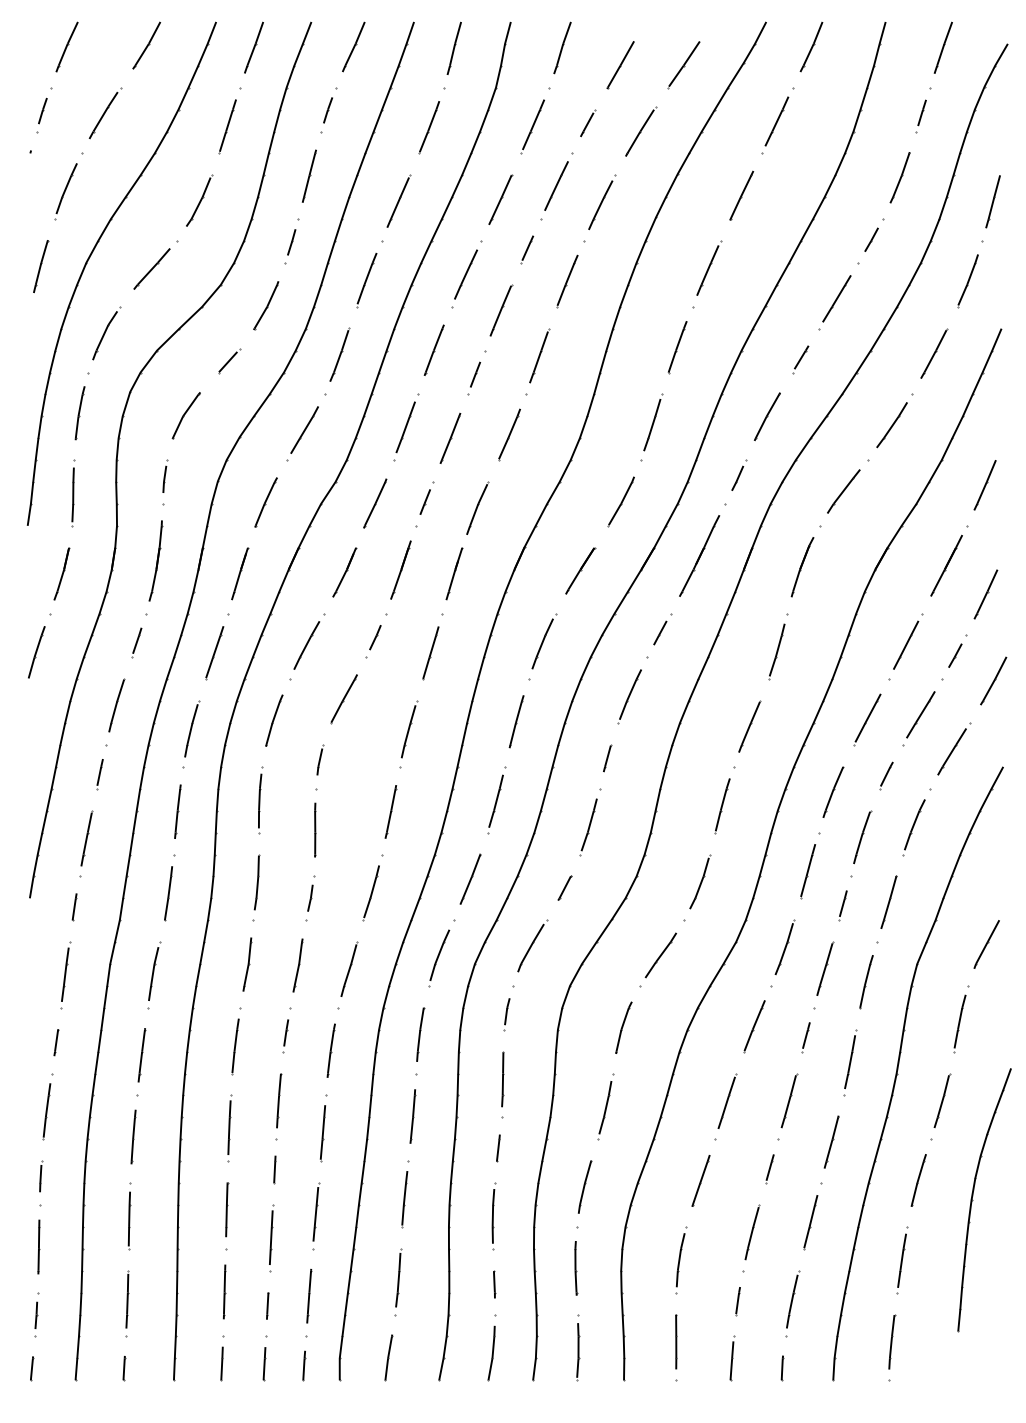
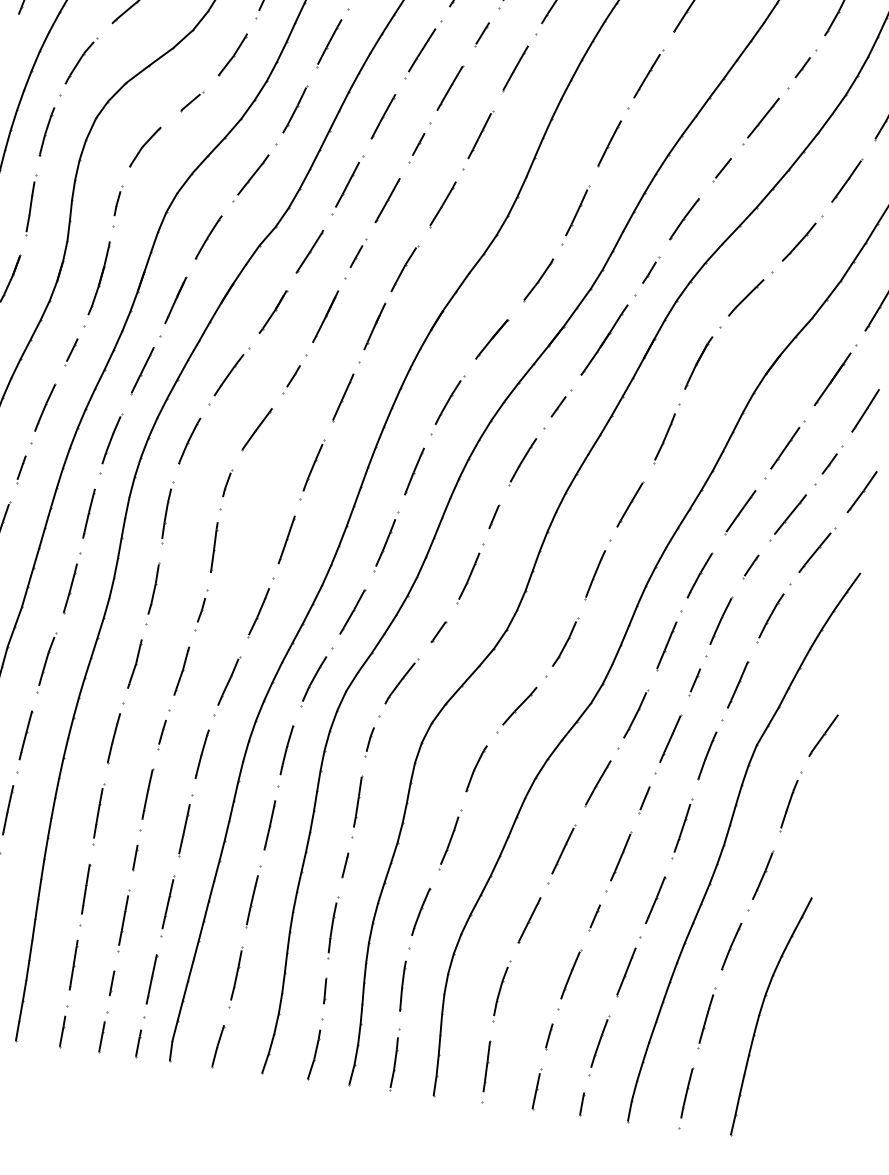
part: (973, 1200) -> (761, 1015), moved

